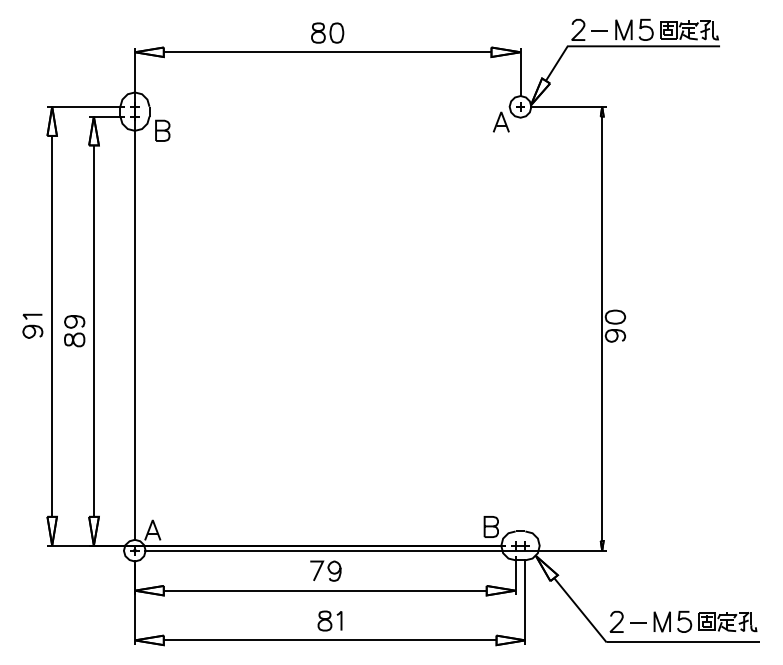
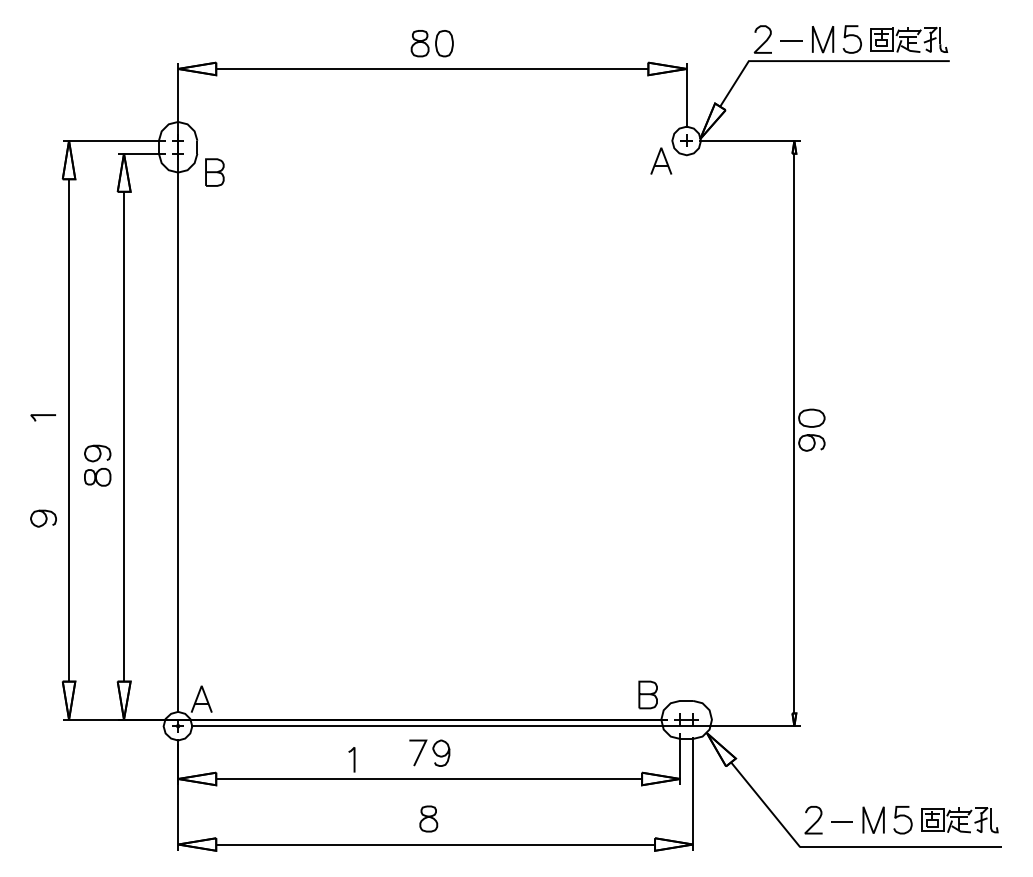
part: (74, 330) -> (97, 465), moved
curve: (34, 331) -> (45, 518), moved
line: (340, 620) -> (353, 759), moved

